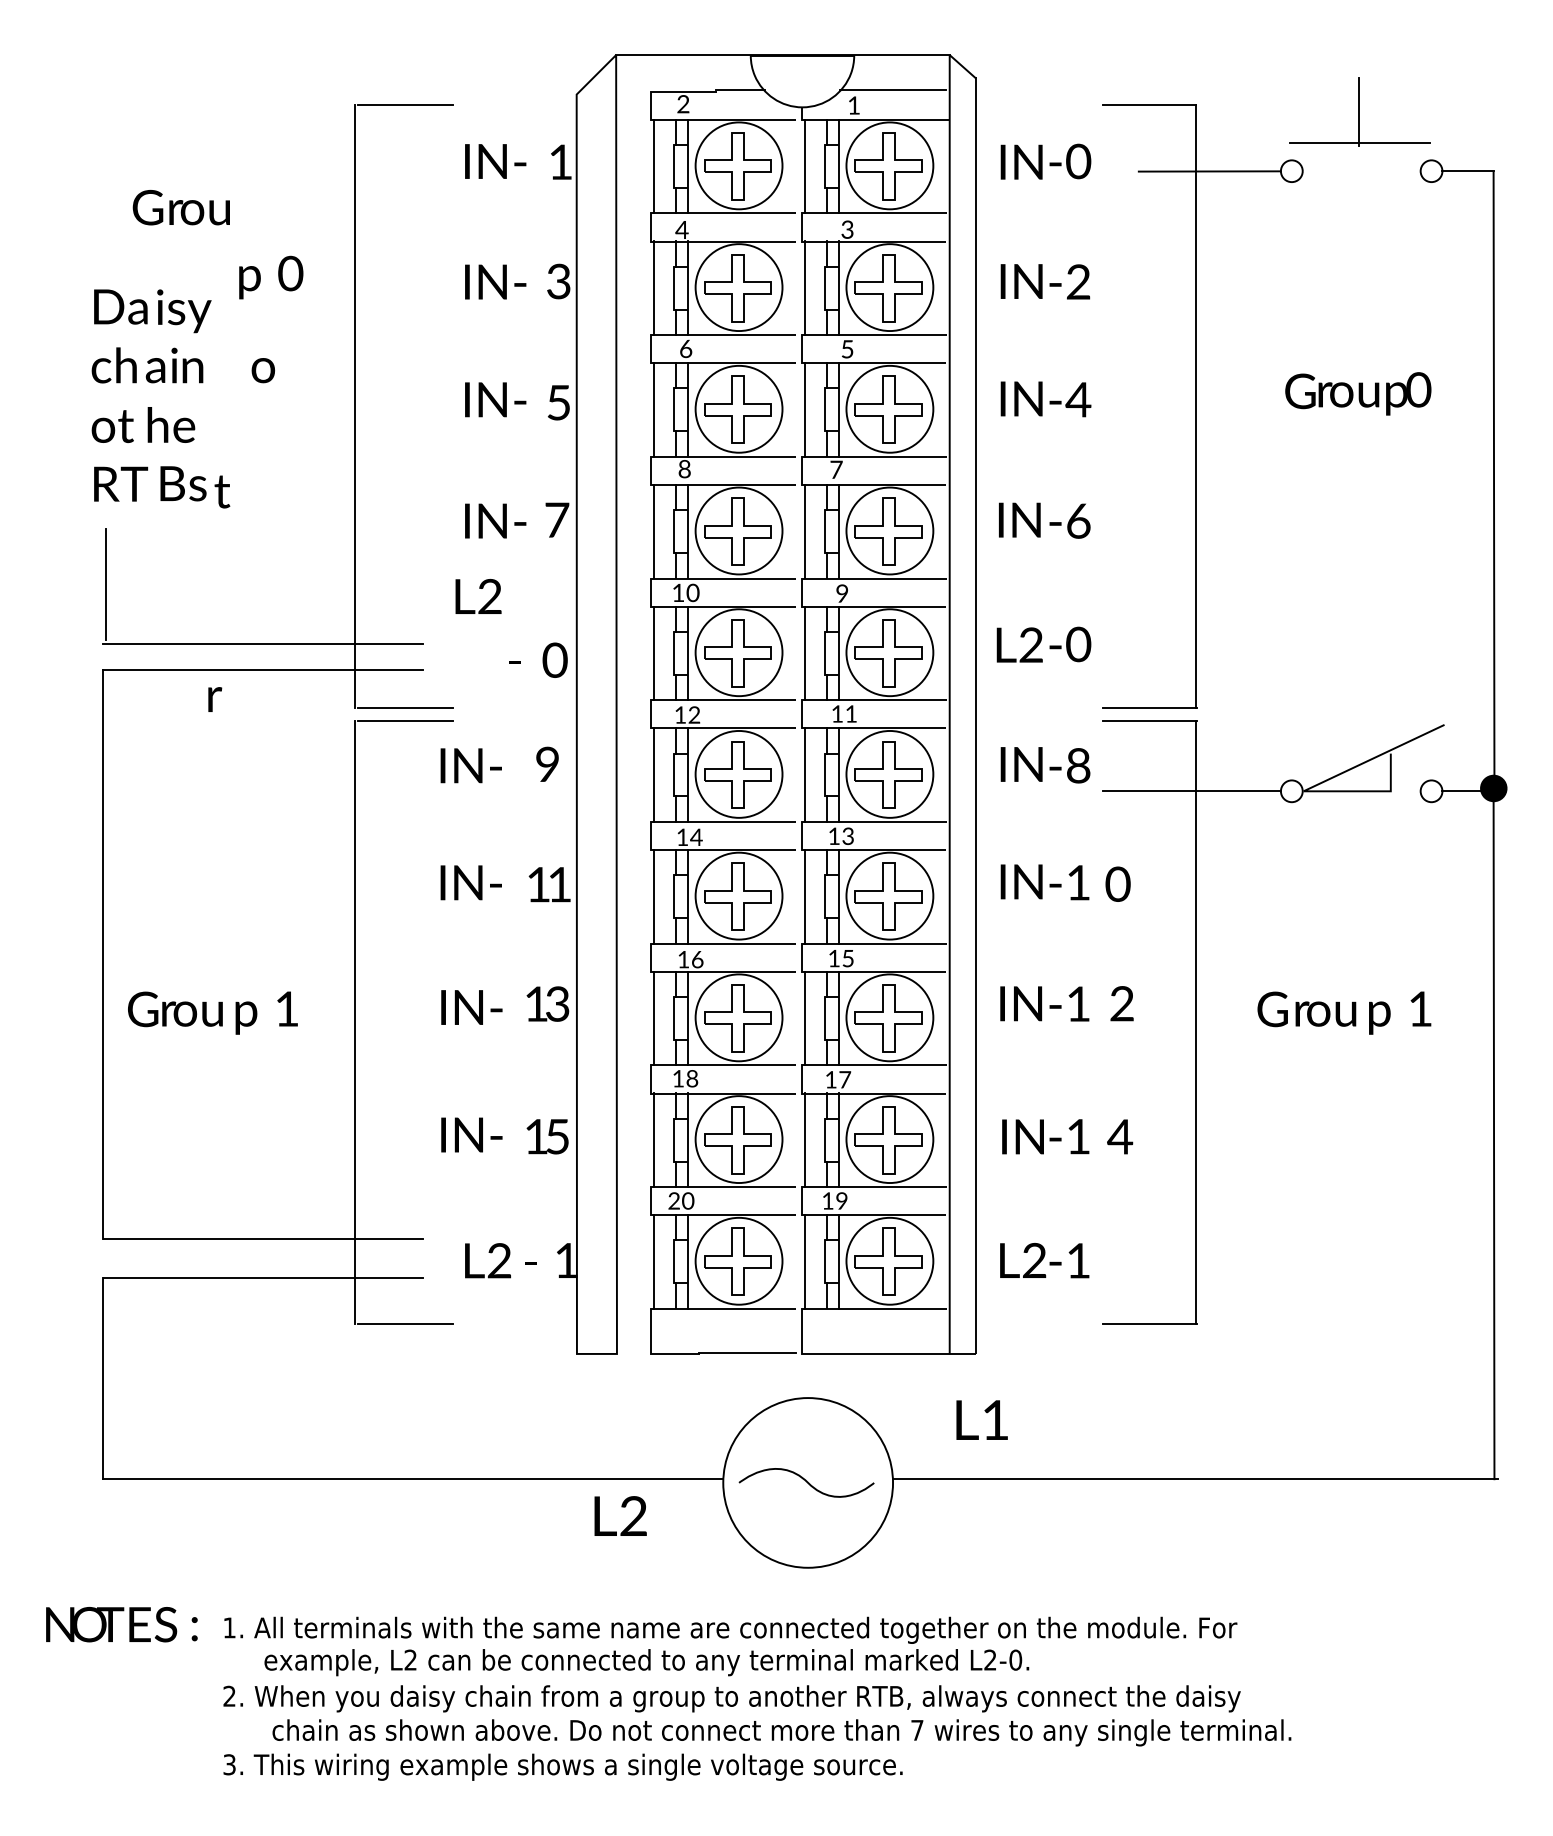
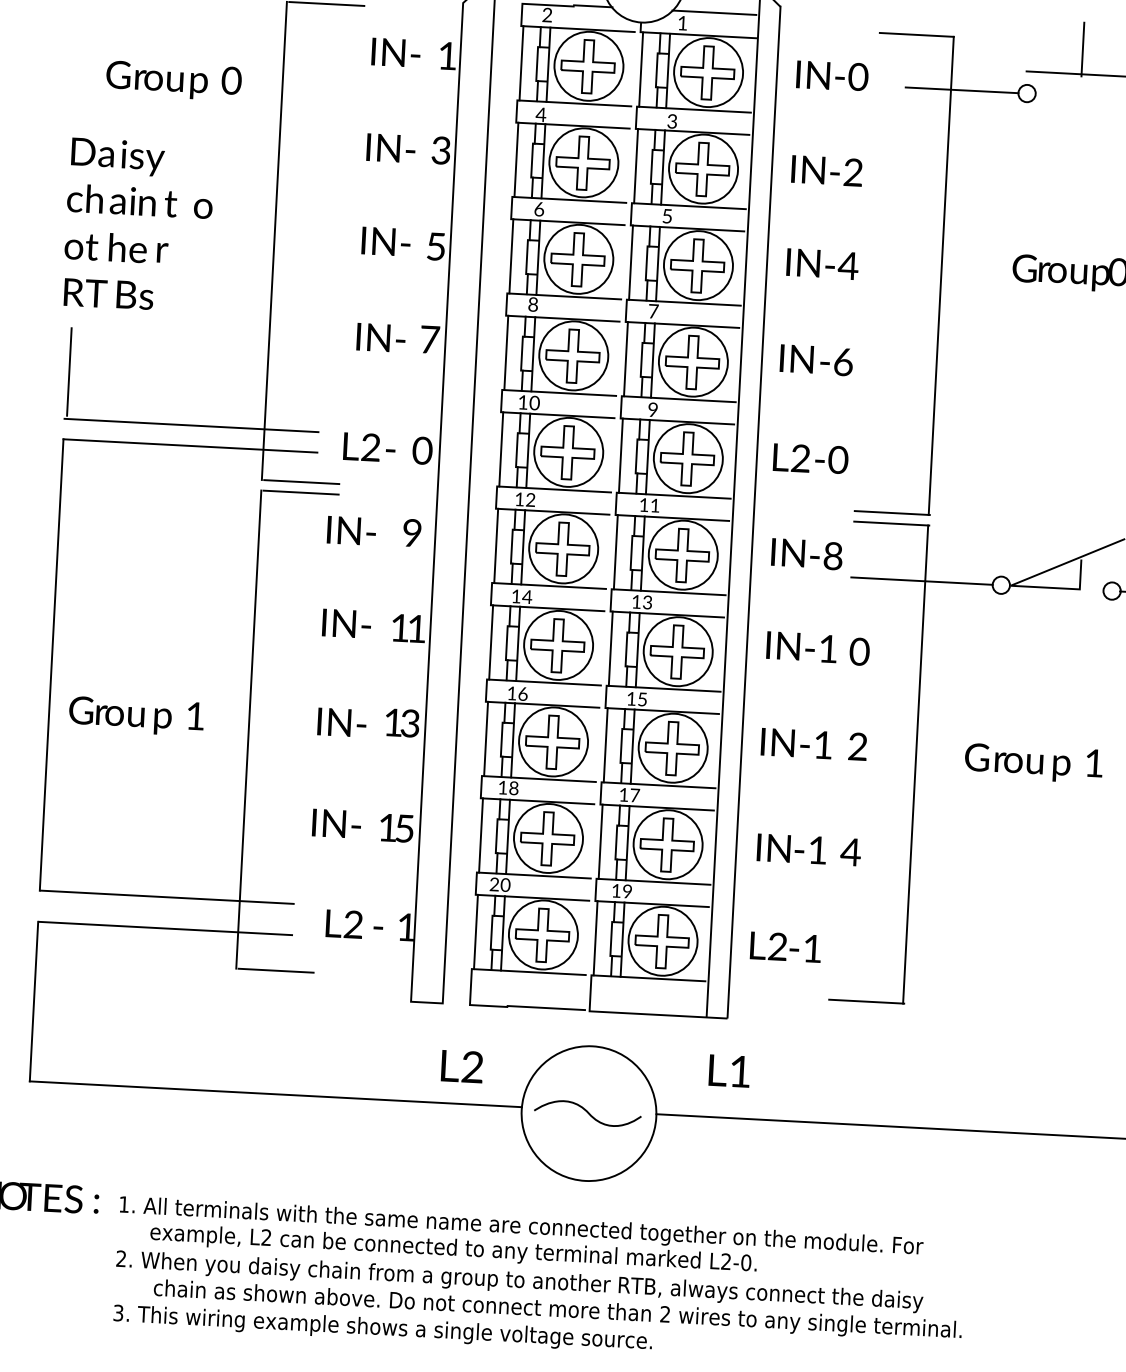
text: (271, 277) -> (216, 83), moved
text: (222, 491) -> (170, 203), moved
text: (478, 596) -> (361, 446), moved
text: (215, 699) -> (162, 252), moved
text: (620, 1515) -> (462, 1066), moved
text: (917, 1729) -> (665, 1313), 7 -> 2

